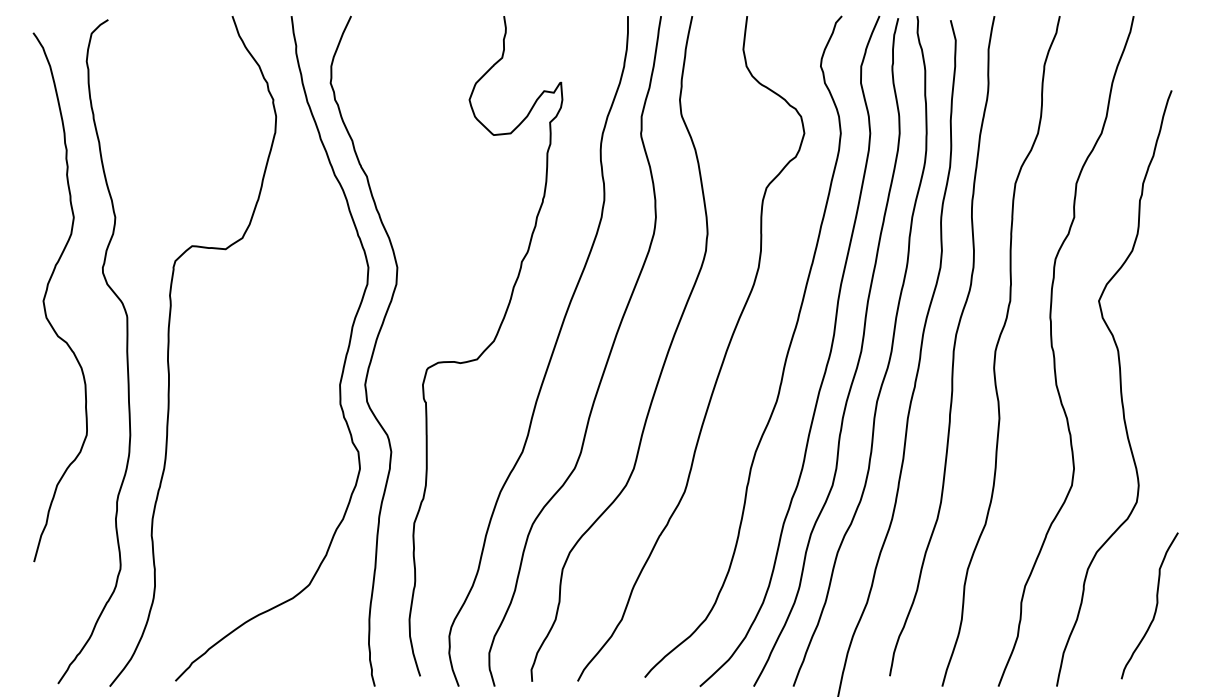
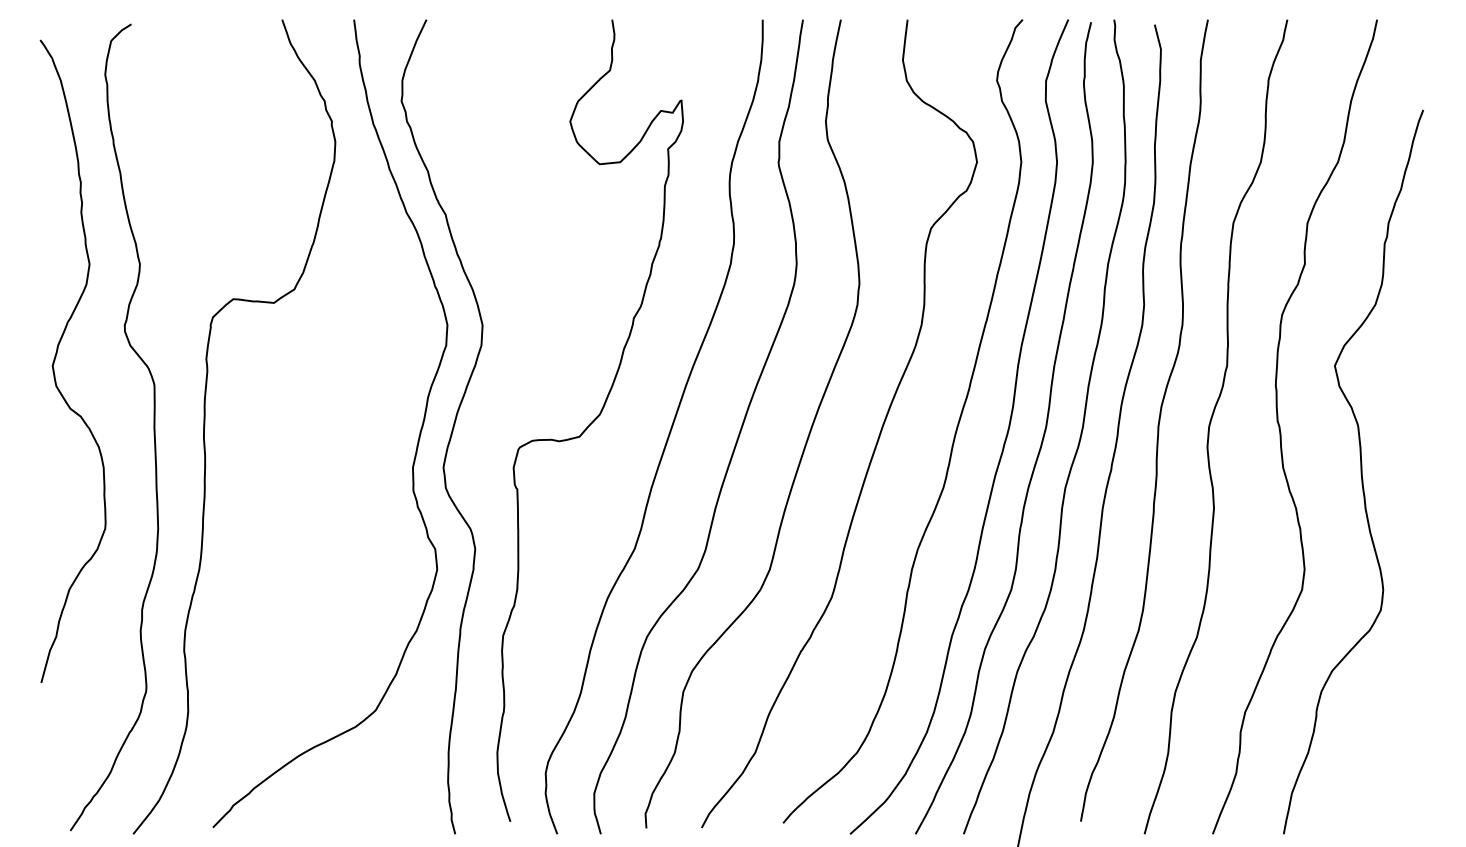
curve: (1155, 606) -> (1403, 736), removed

